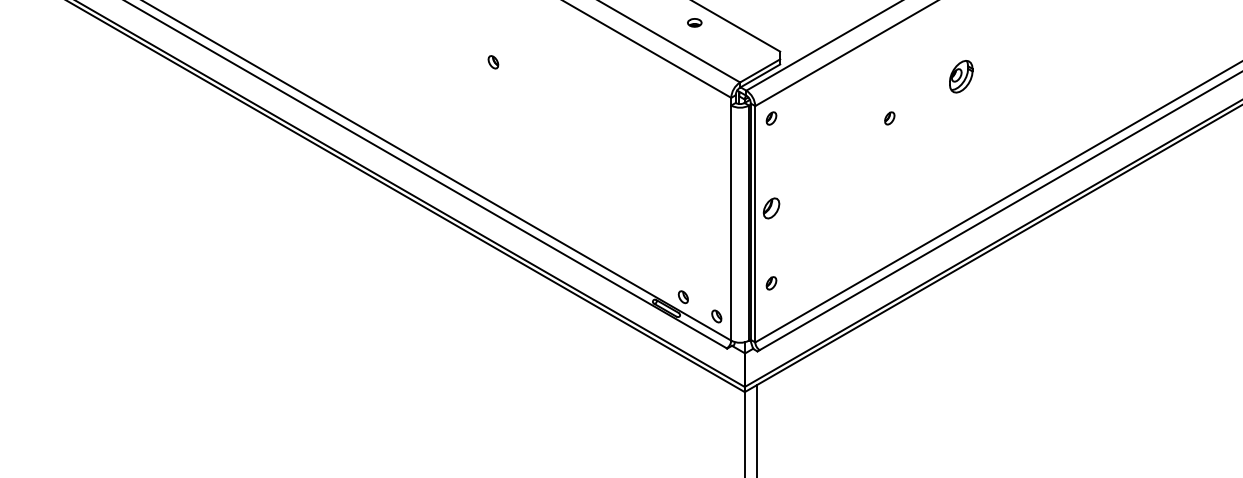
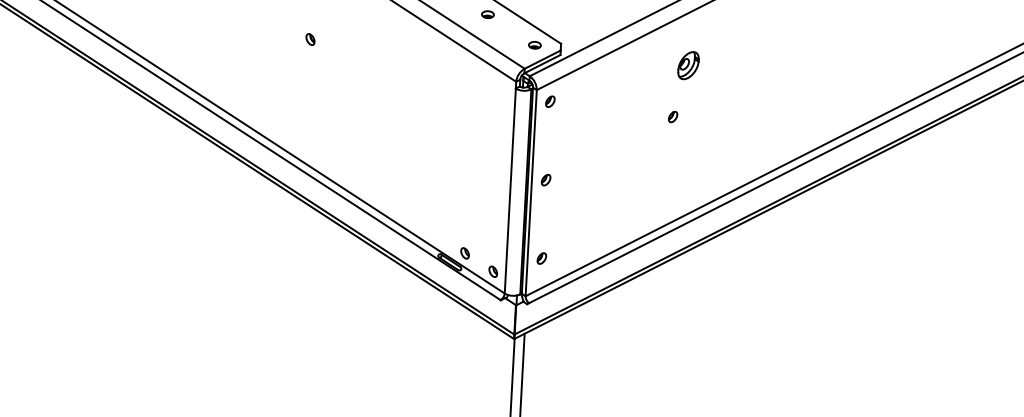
part: (750, 54) -> (535, 44), added
part: (961, 76) -> (688, 65), moved
part: (889, 118) -> (672, 117), moved
part: (771, 208) -> (546, 180), size x0.62
part: (771, 283) -> (541, 258), moved

